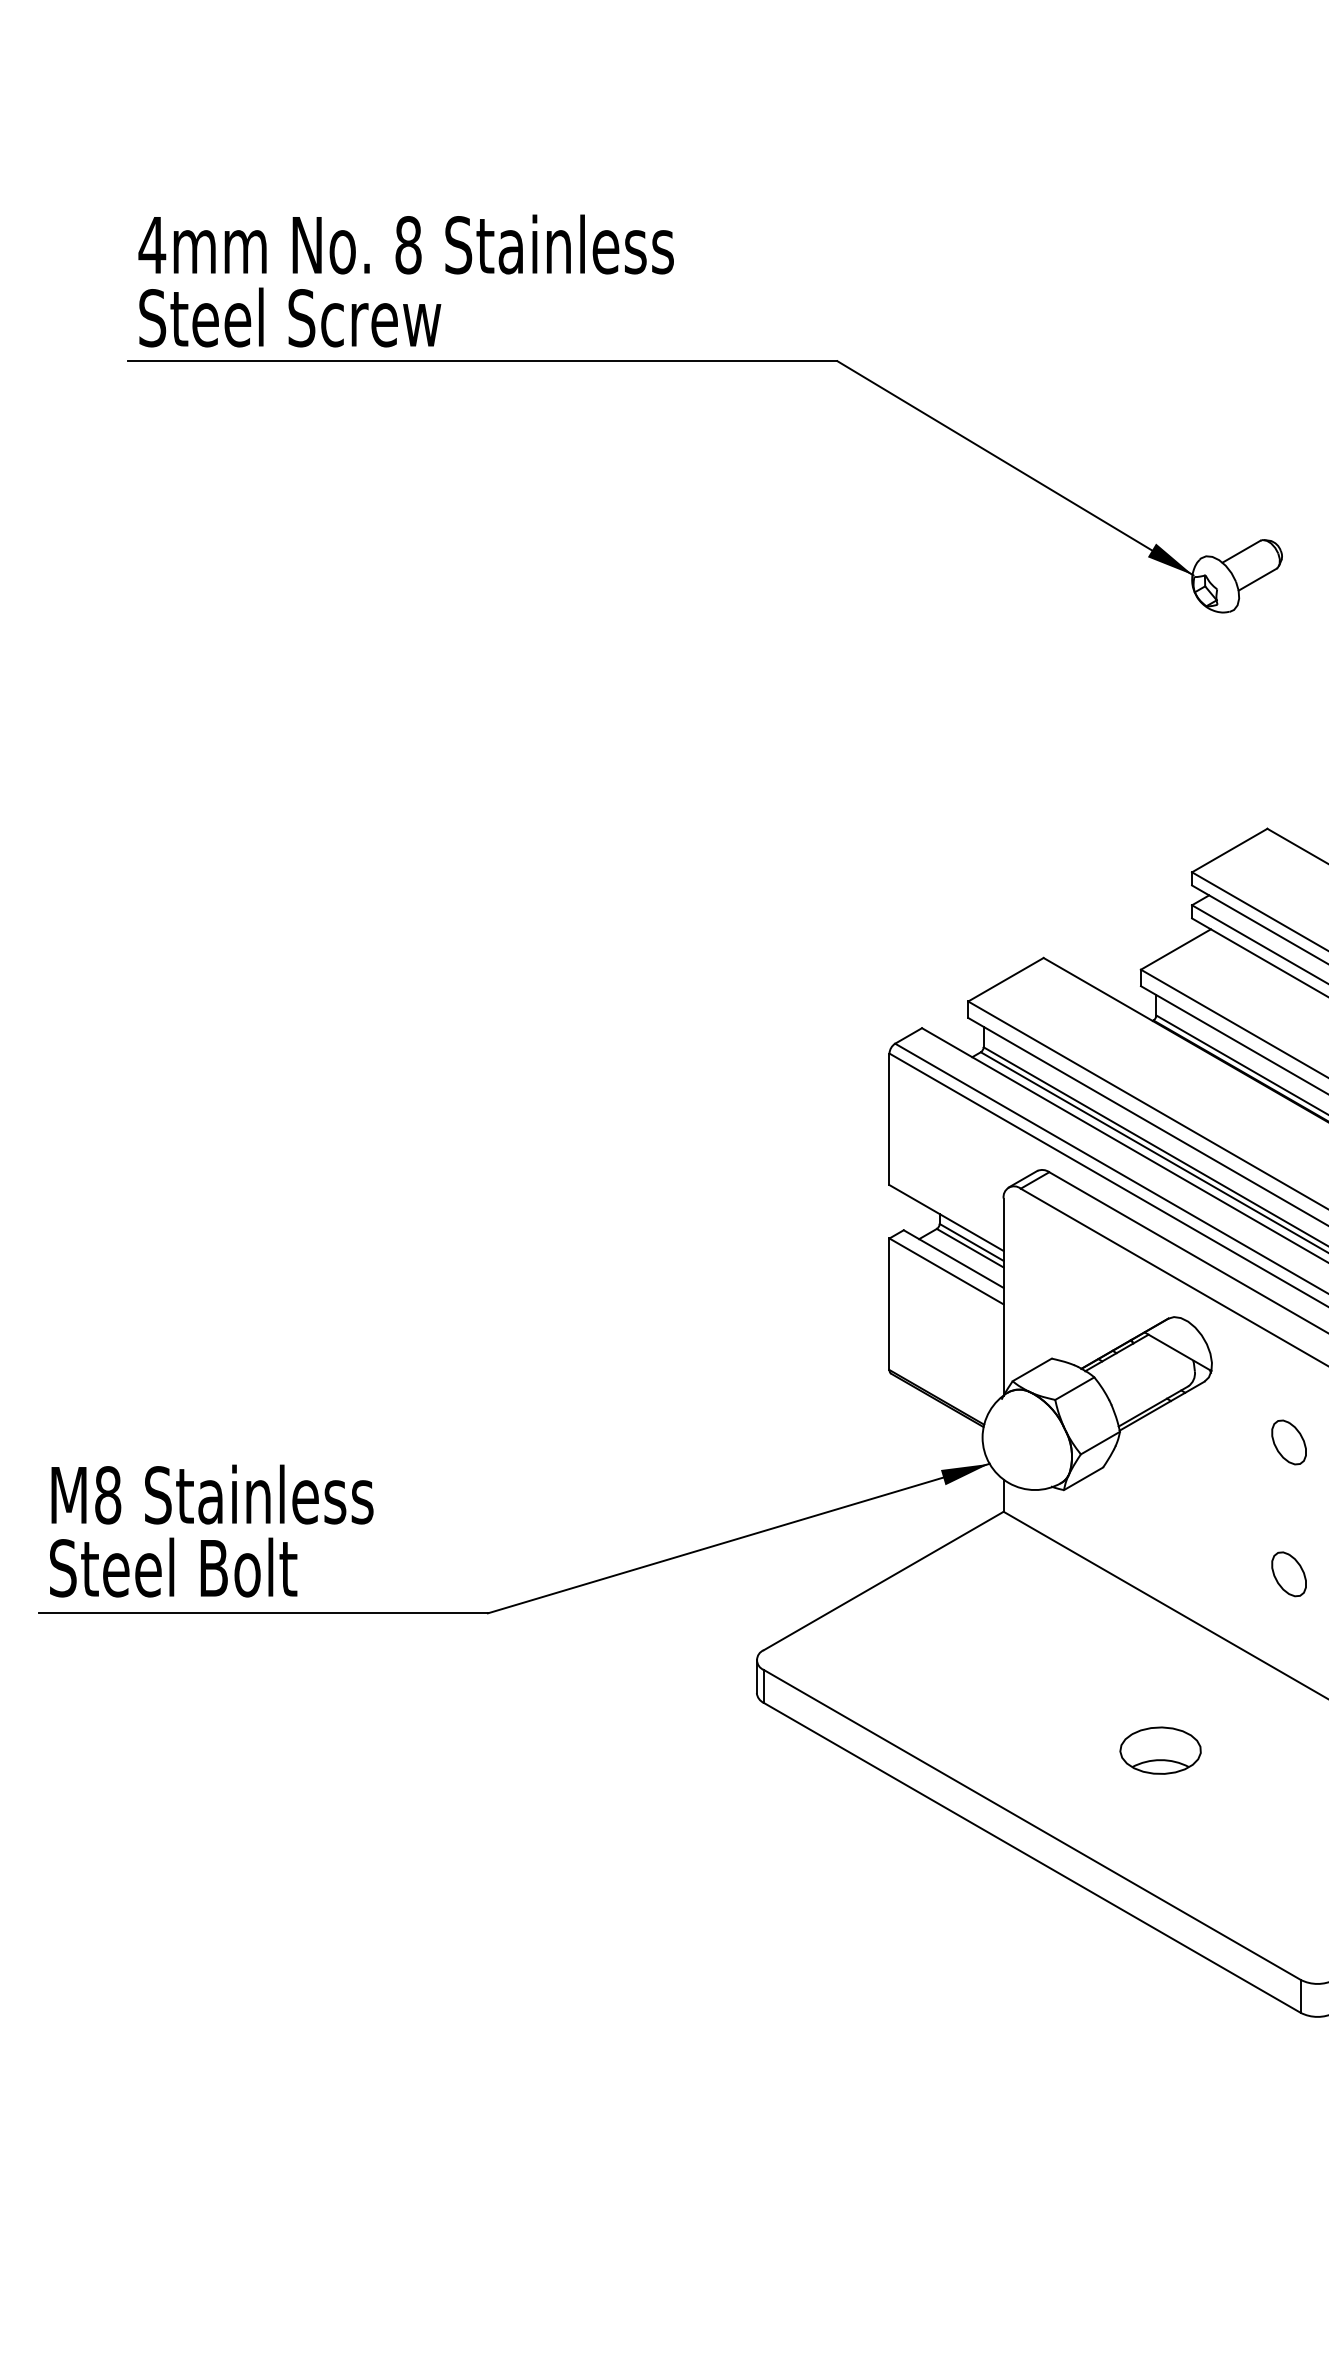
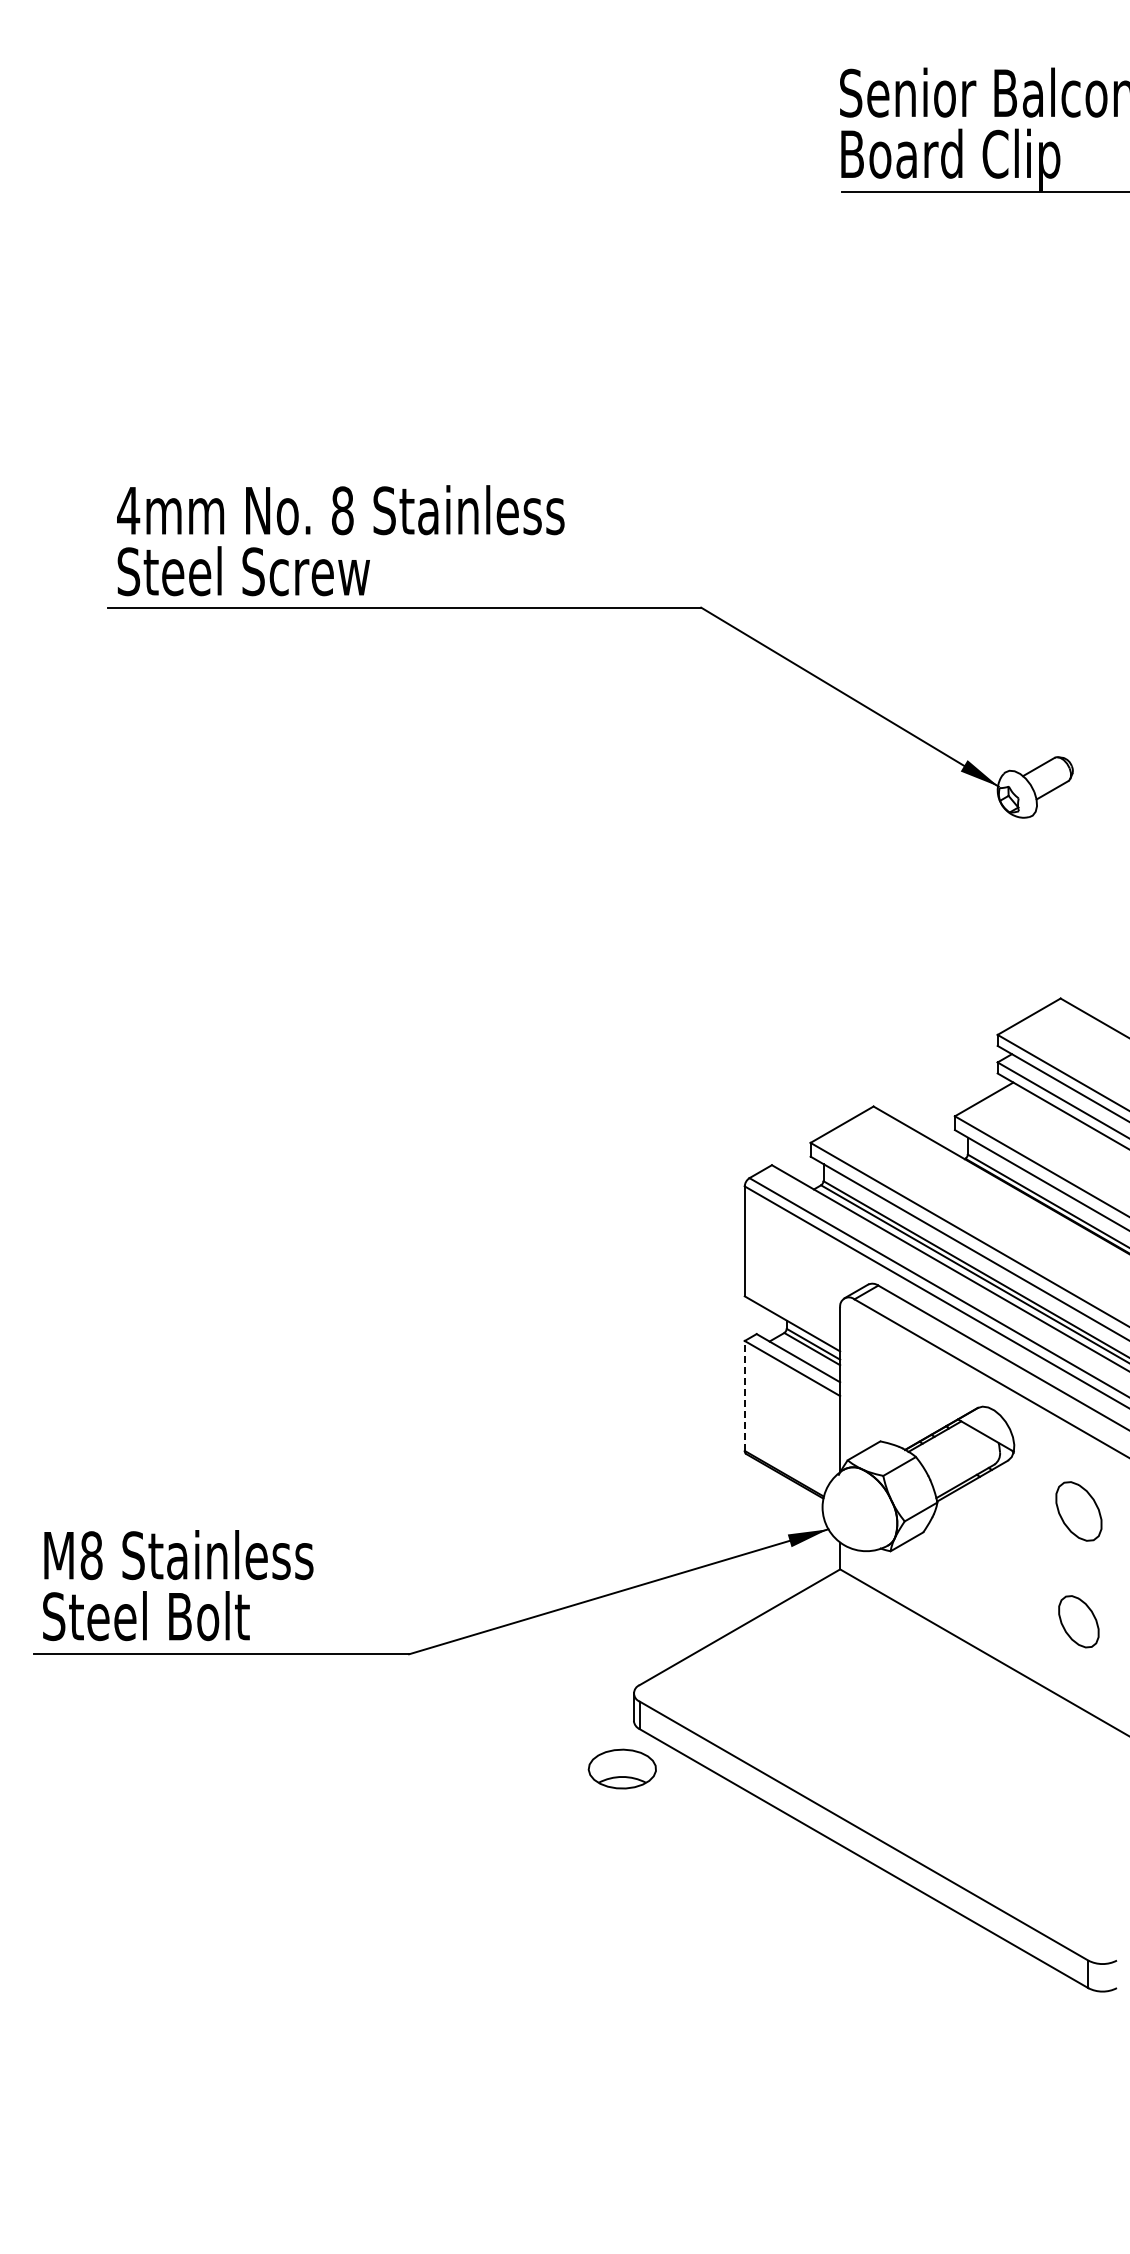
line: (889, 1303) -> (744, 1395), solid -> dashed
part: (1288, 1442) -> (1078, 1511), size x1.6
part: (1288, 1574) -> (1078, 1621), size x1.4
part: (1159, 1749) -> (621, 1768), moved

